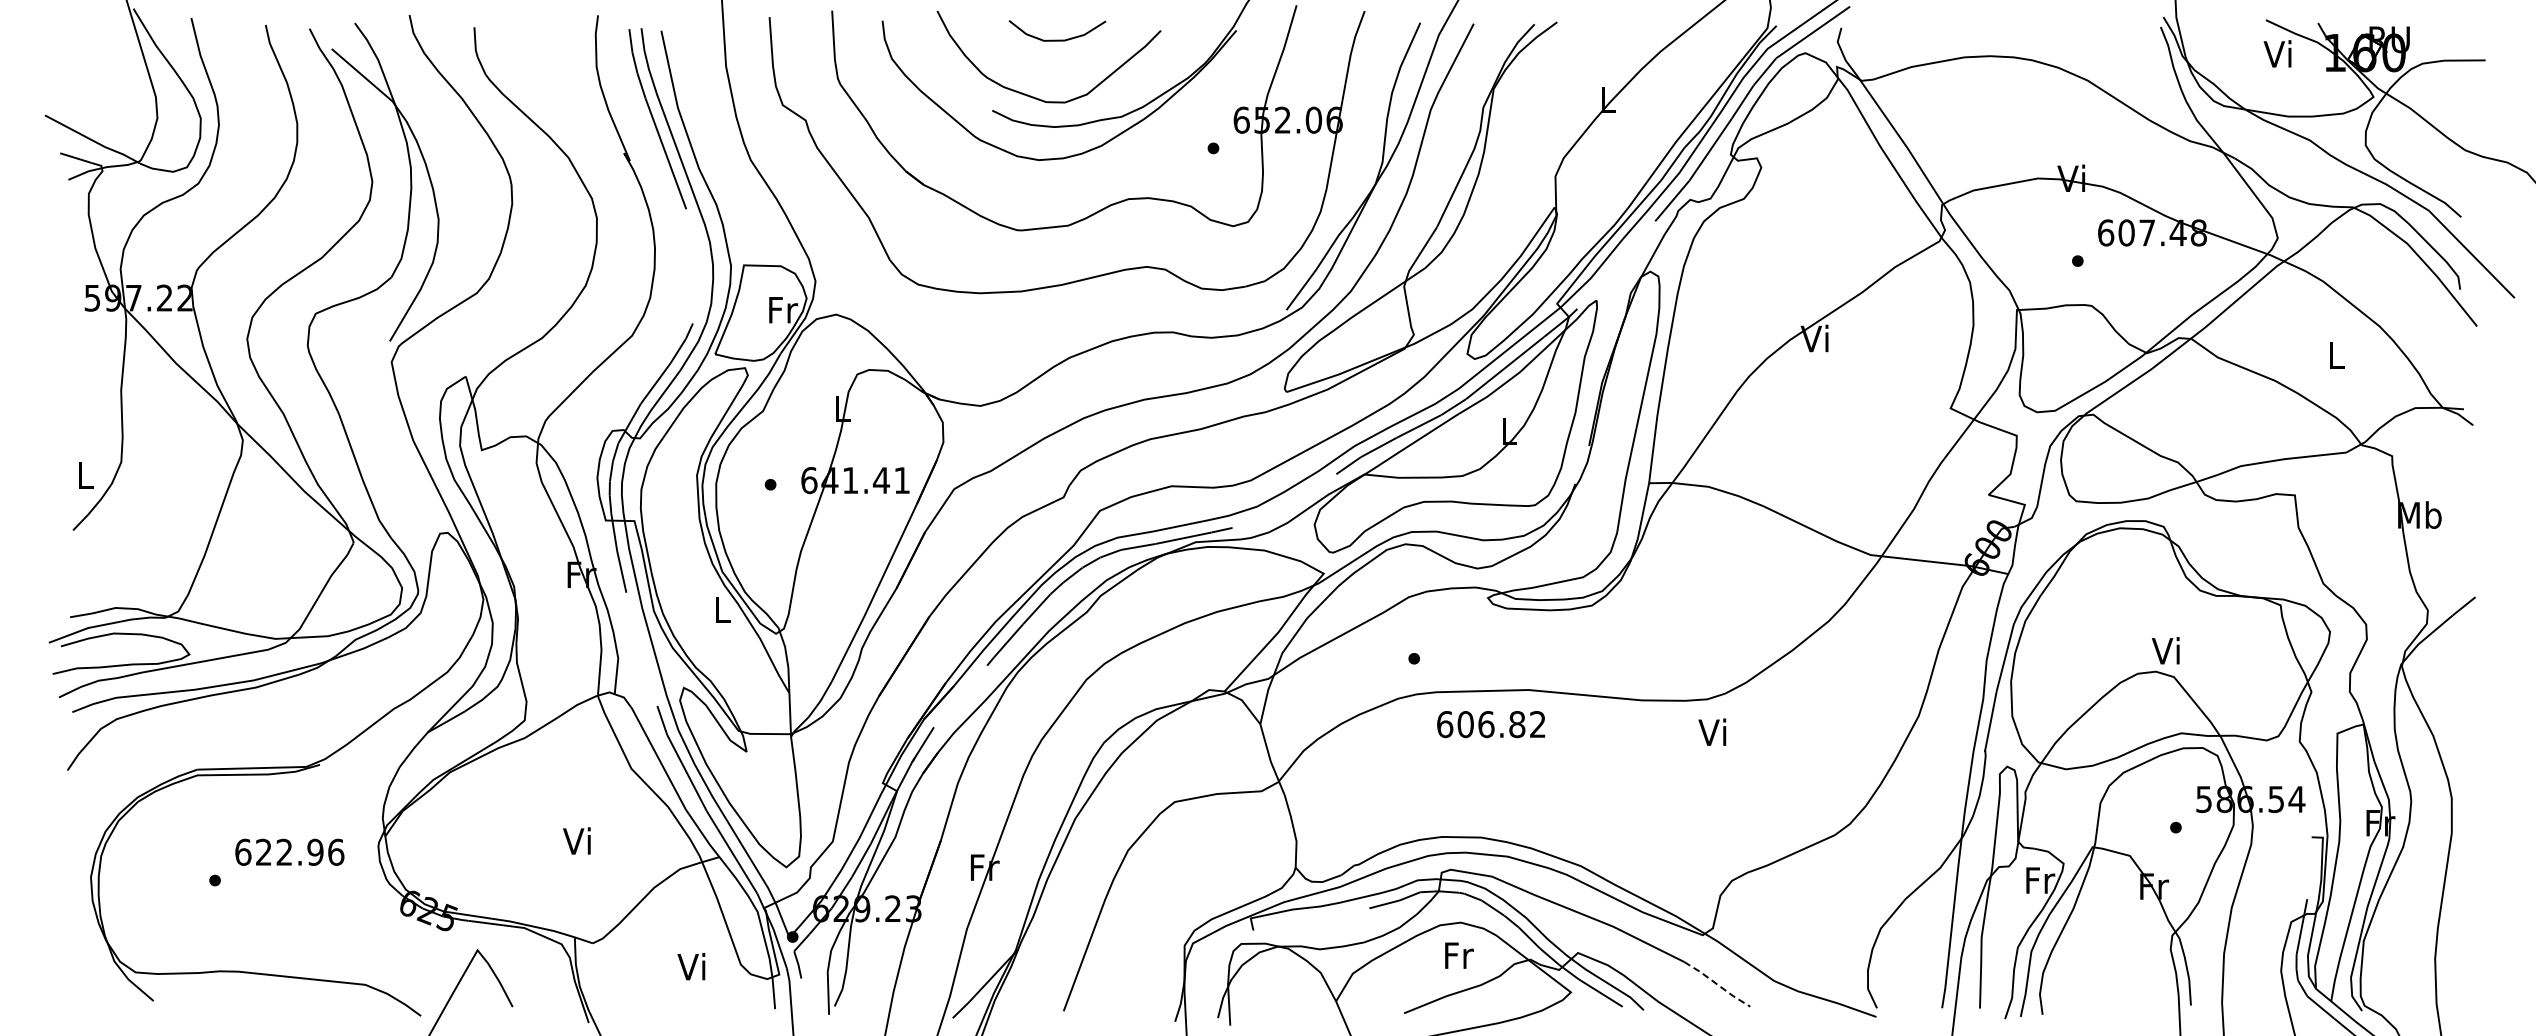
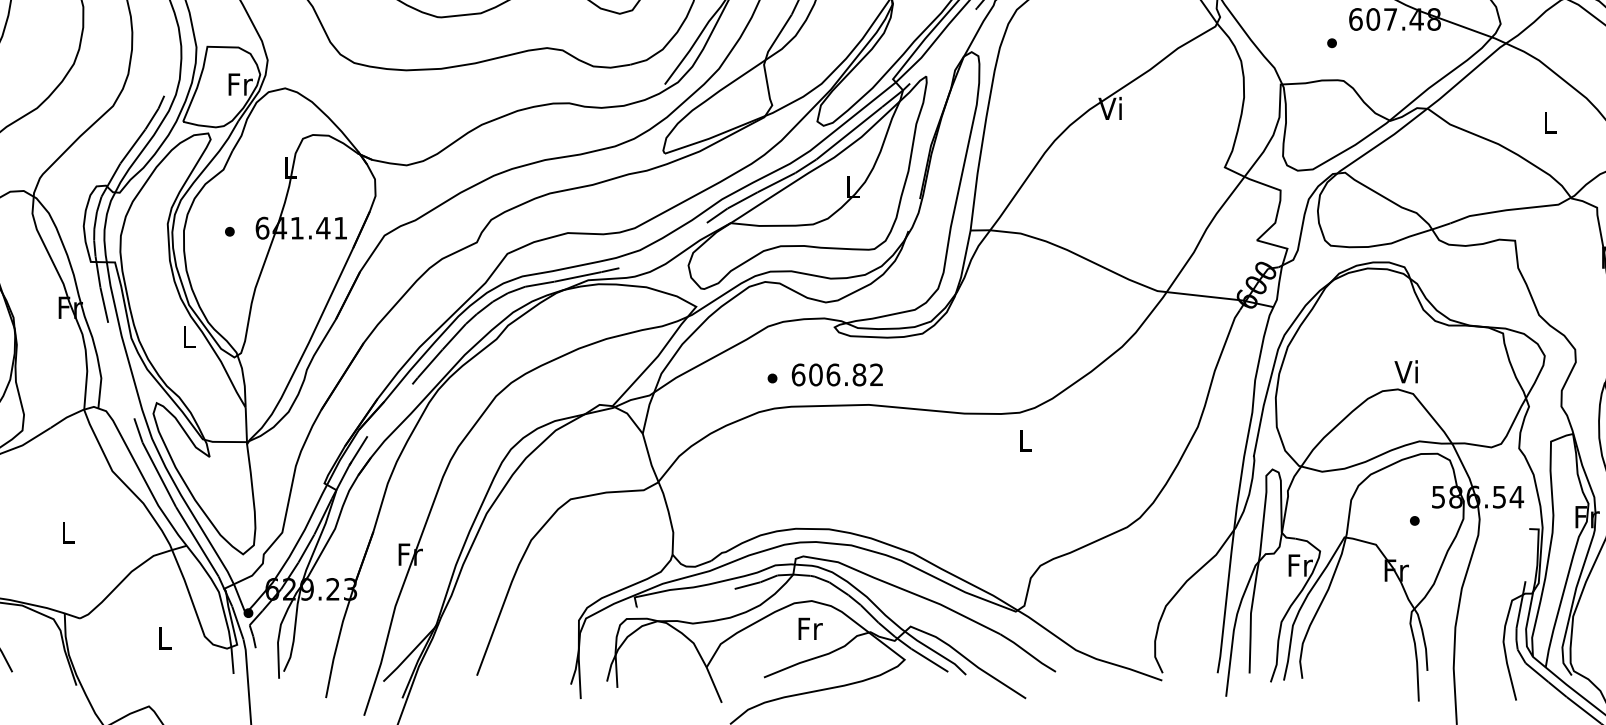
text: (1490, 724) -> (836, 374), moved
text: (1712, 731) -> (1024, 439), Vi -> L
text: (576, 840) -> (66, 531), Vi -> L
text: (691, 966) -> (163, 638), Vi -> L
line: (1717, 984) -> (1028, 653), dashed -> solid

